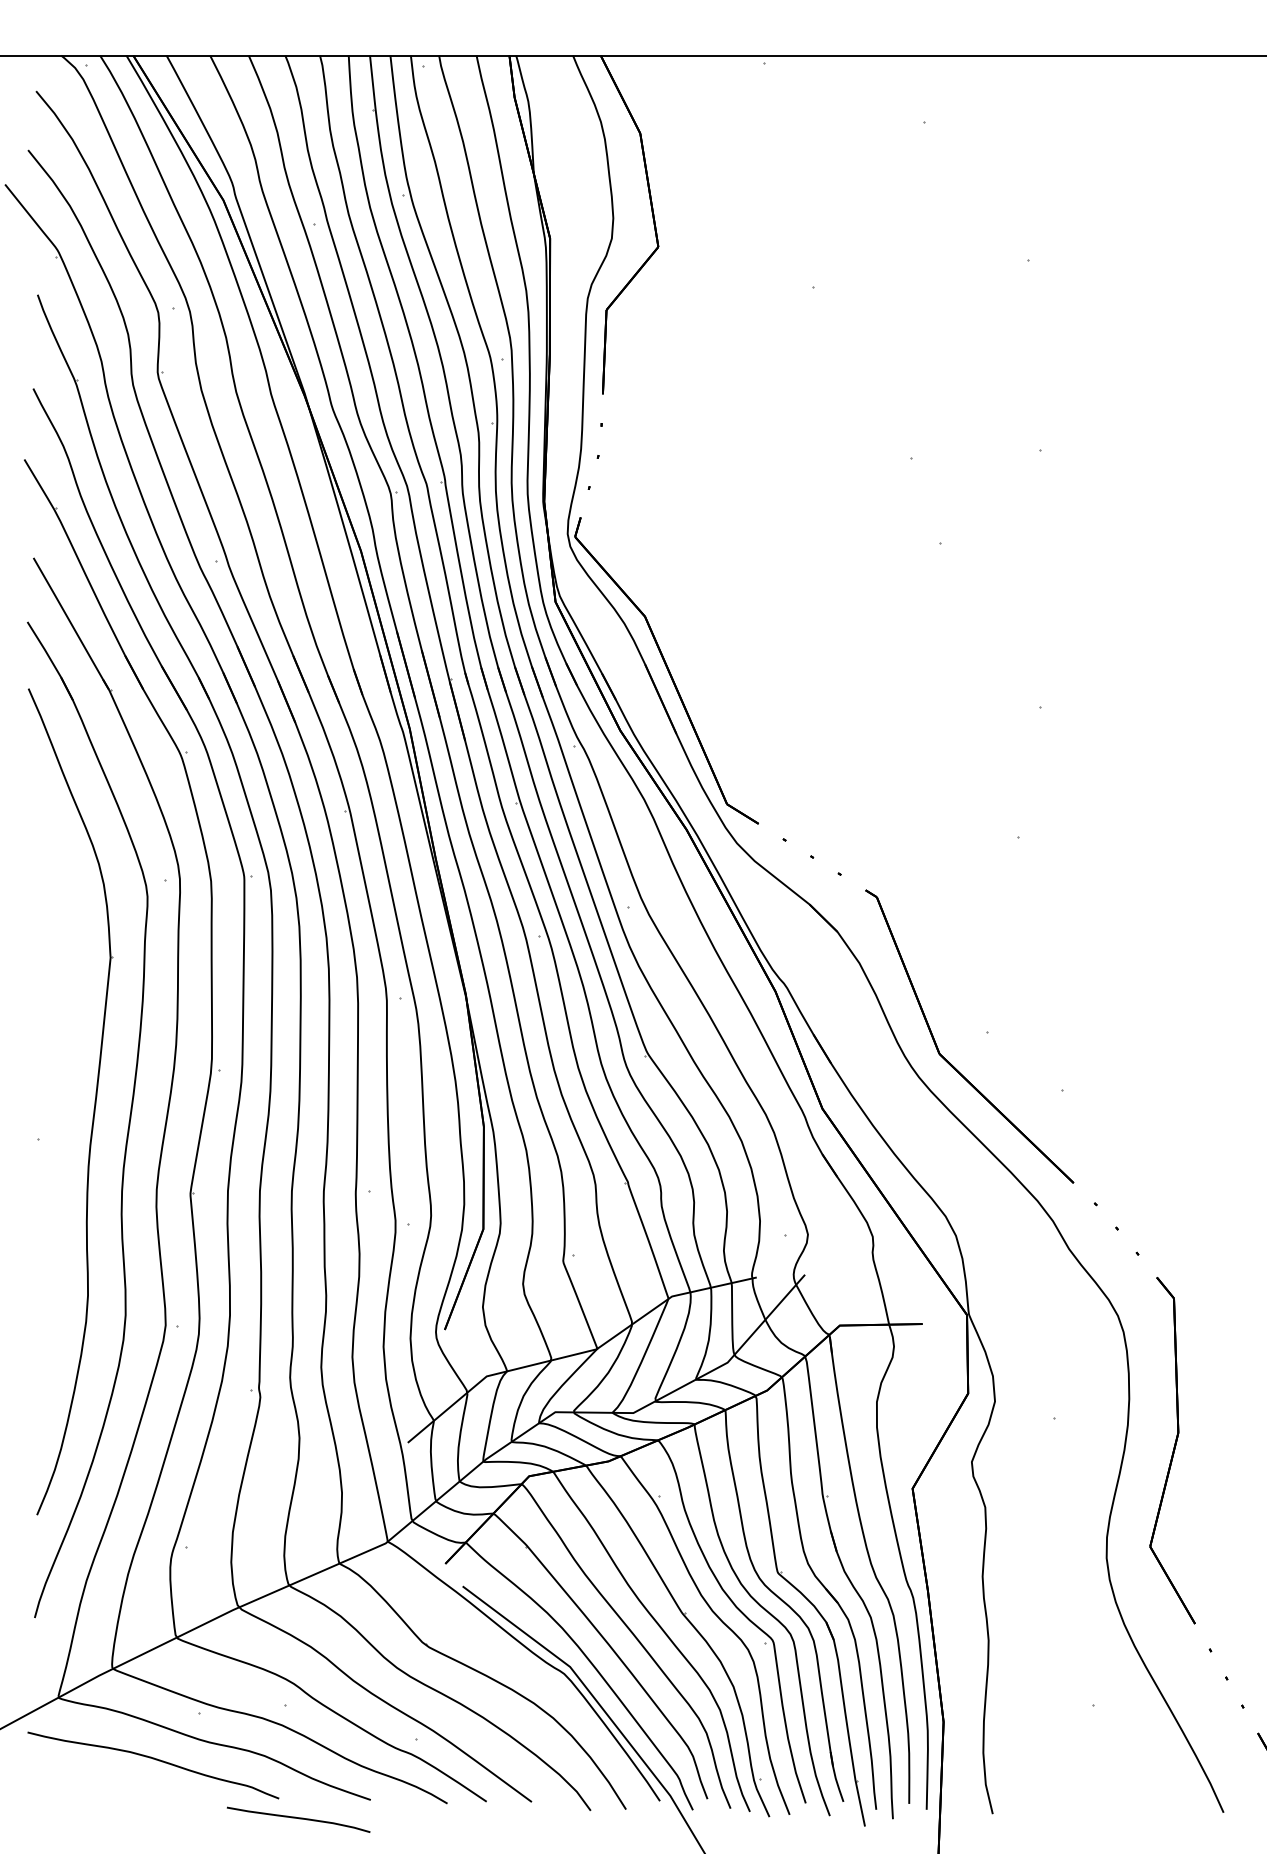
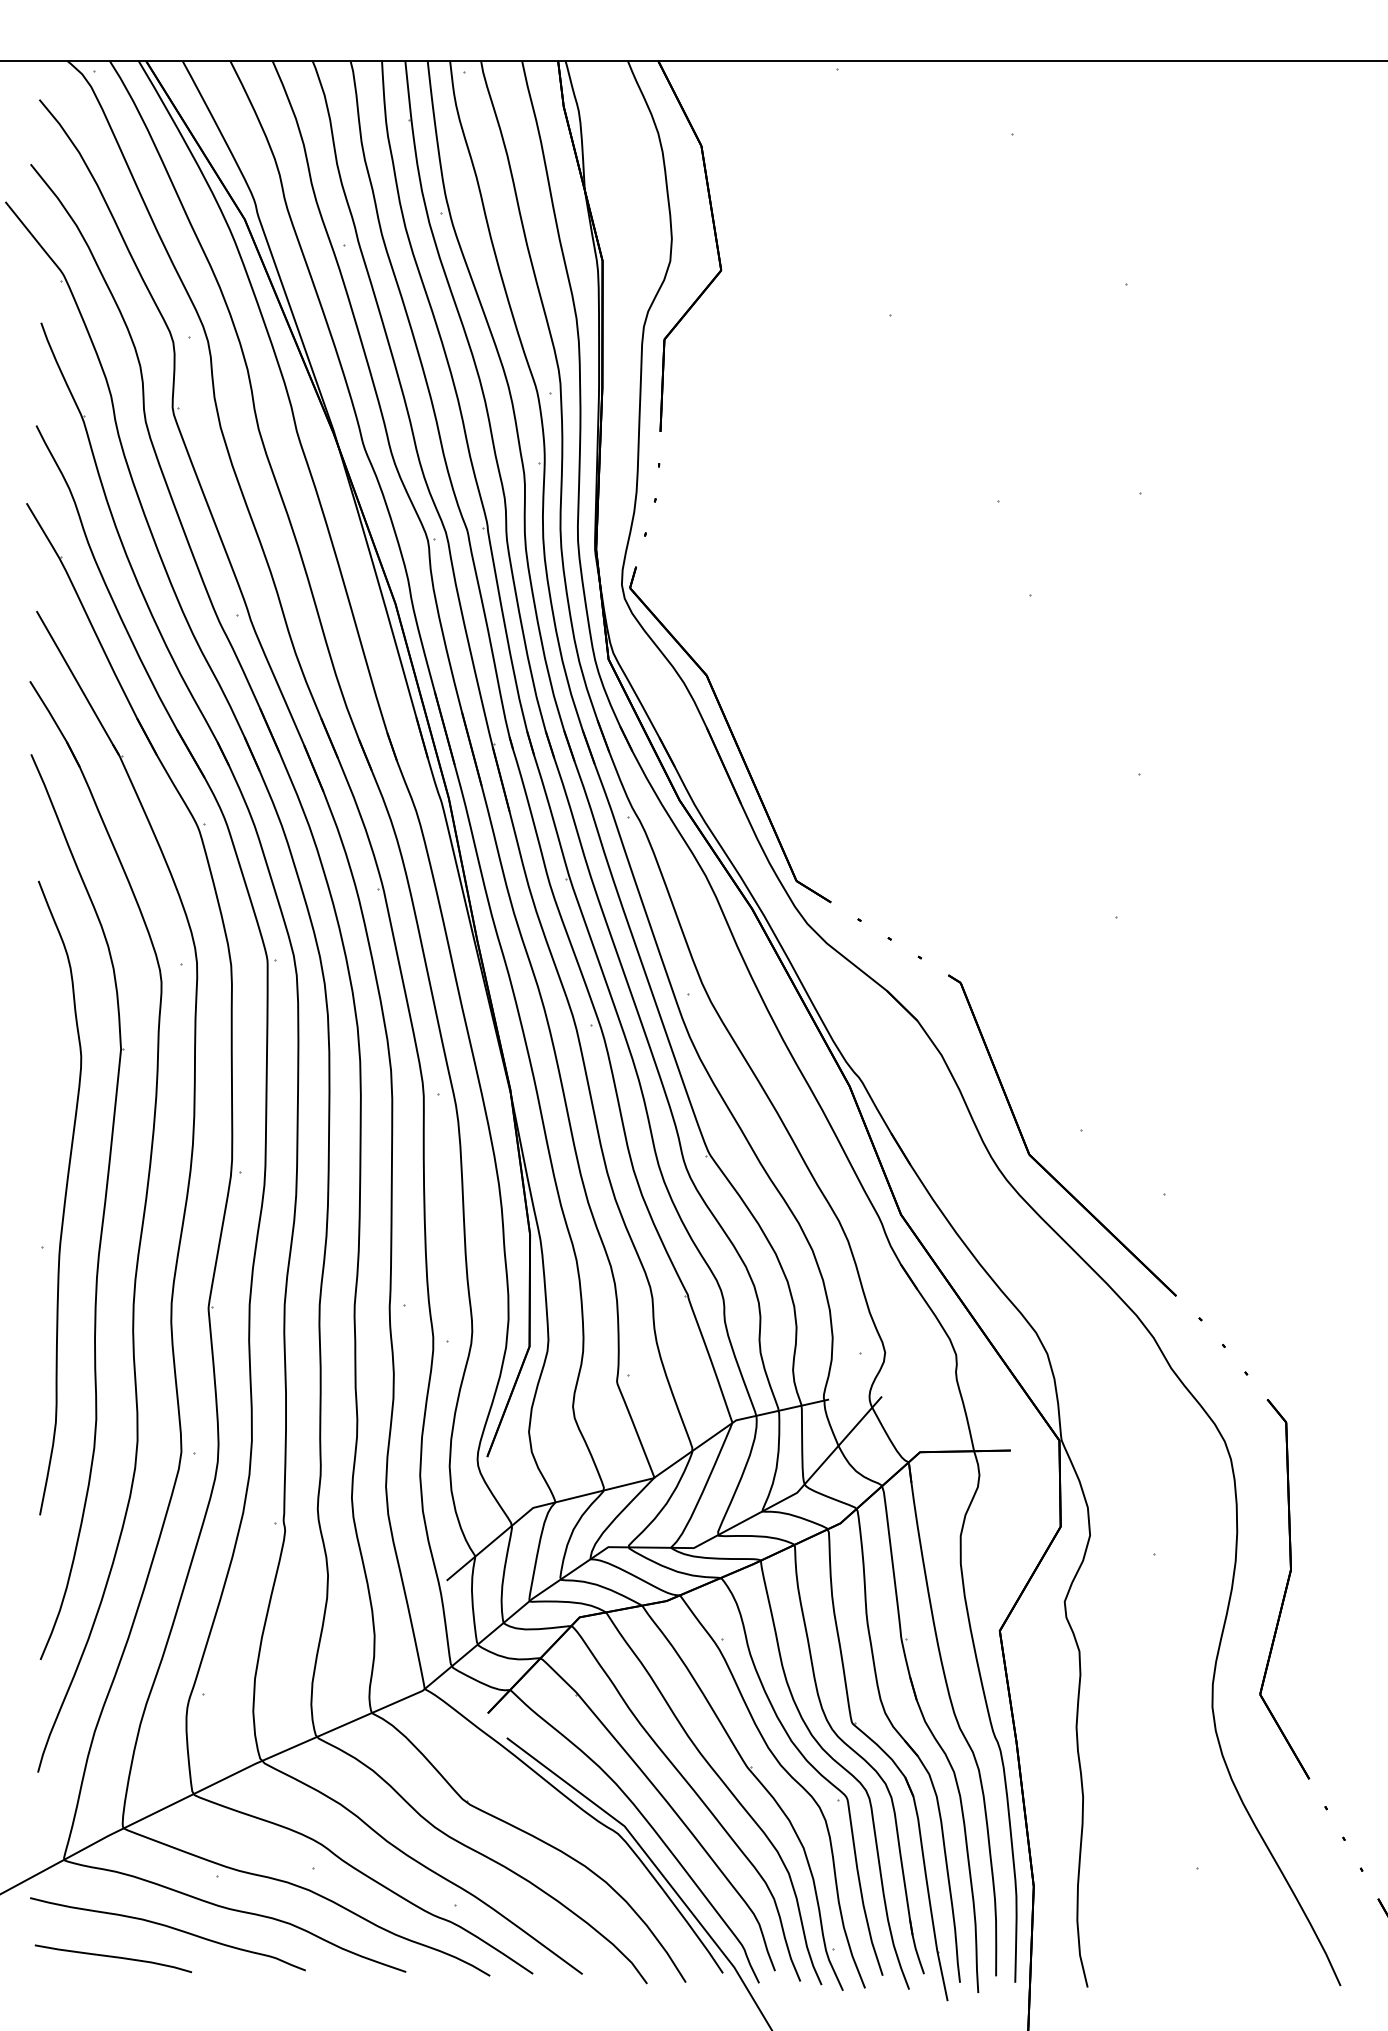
curve: (58, 1093) -> (63, 1197), added
curve: (298, 1818) -> (113, 1957), moved

